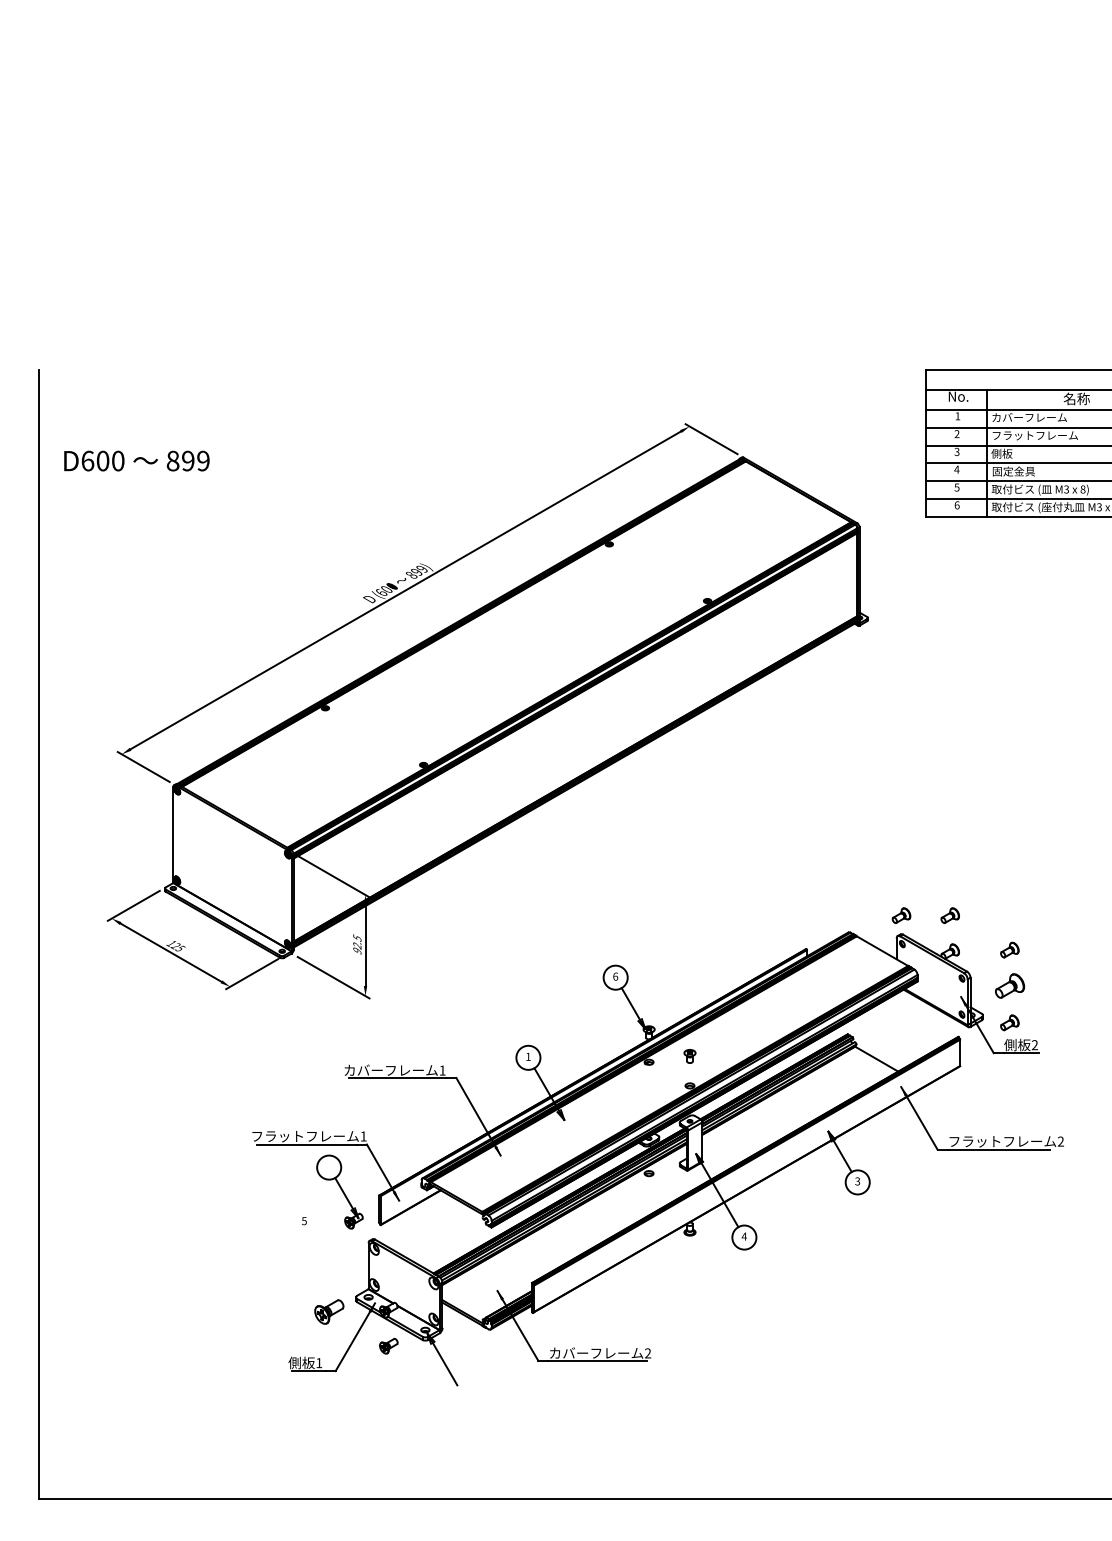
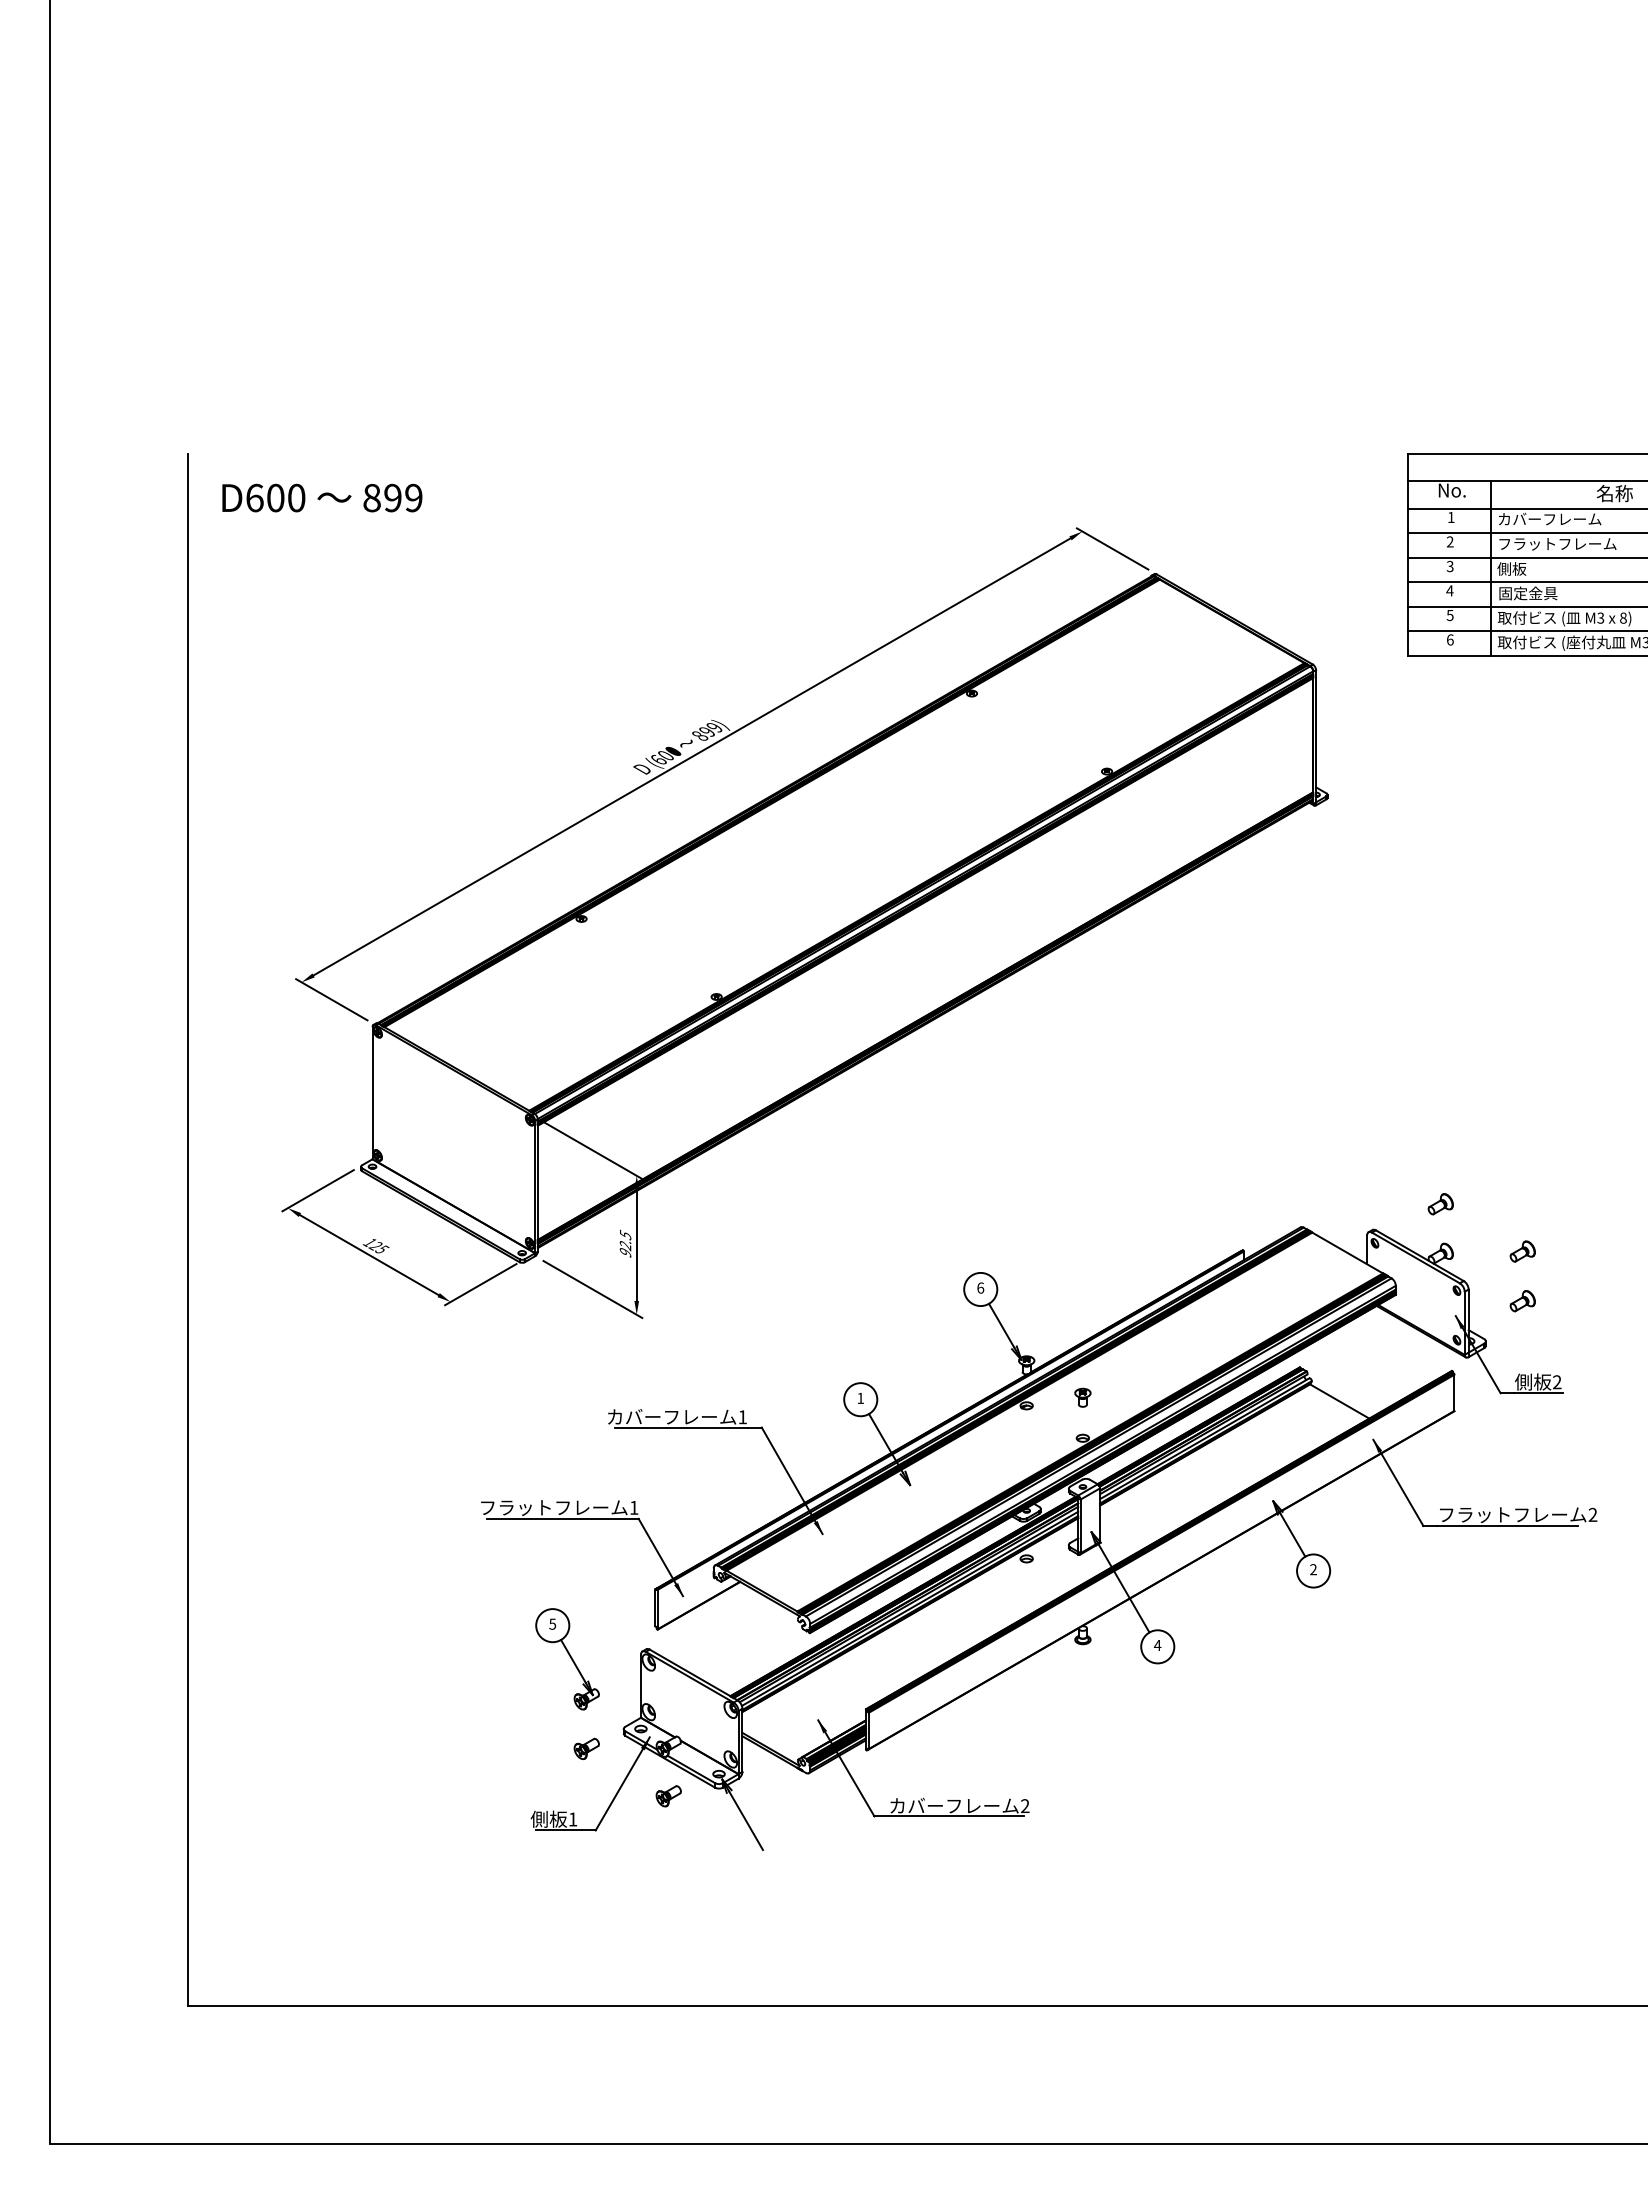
text: (137, 460) -> (322, 497), moved
part: (901, 915) -> (1373, 1204), removed
part: (1009, 986) -> (1522, 1301), size x0.62
part: (1009, 1022) -> (1522, 1351), removed
text: (857, 1181) -> (1313, 1569), 3 -> 2
part: (339, 1192) -> (567, 1659), moved
part: (328, 1311) -> (586, 1748), size x0.62

